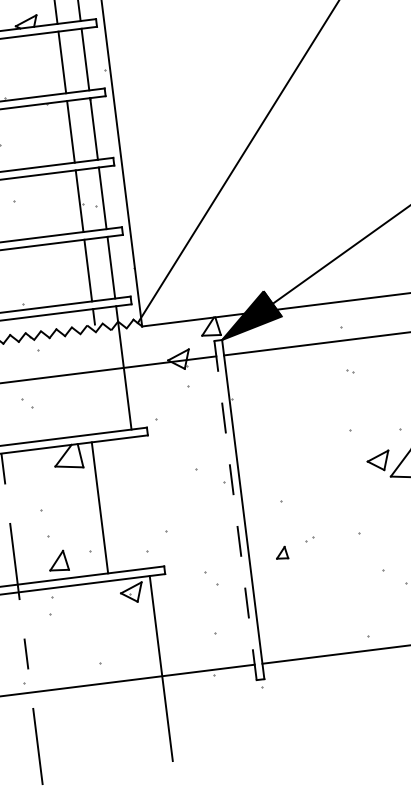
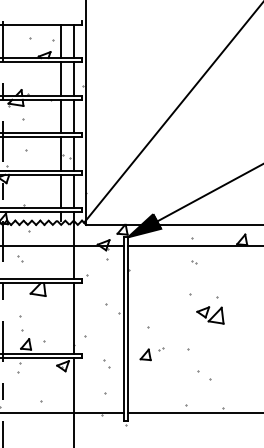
line: (99, 507) -> (73, 318), moved
line: (235, 511) -> (123, 329), dashed -> solid
part: (281, 552) -> (145, 354), size x1.67

